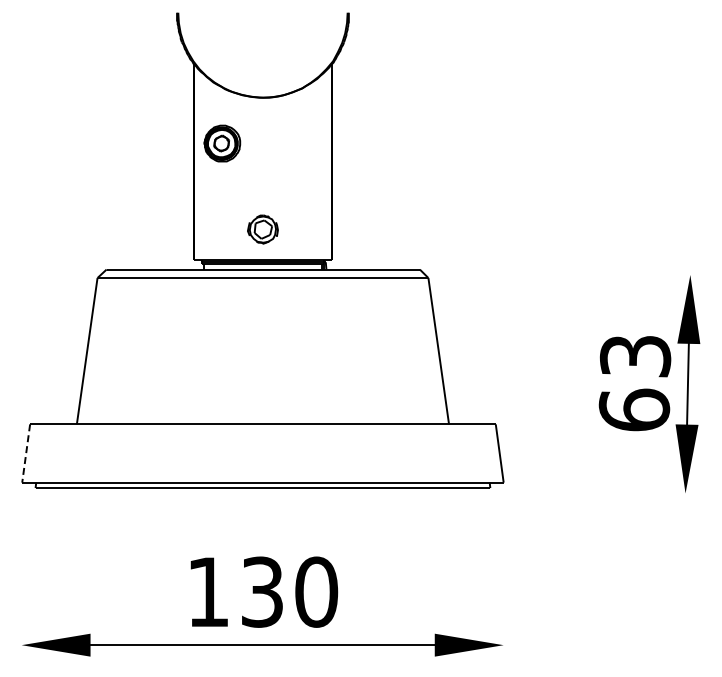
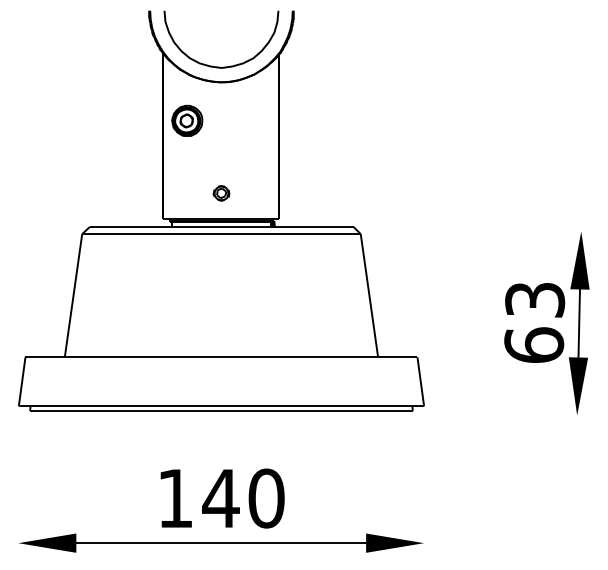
curve: (256, 78) -> (216, 66), added
part: (262, 229) -> (221, 193), size x0.62
line: (26, 453) -> (22, 381), dashed -> solid
text: (261, 591) -> (220, 497), 130 -> 140

